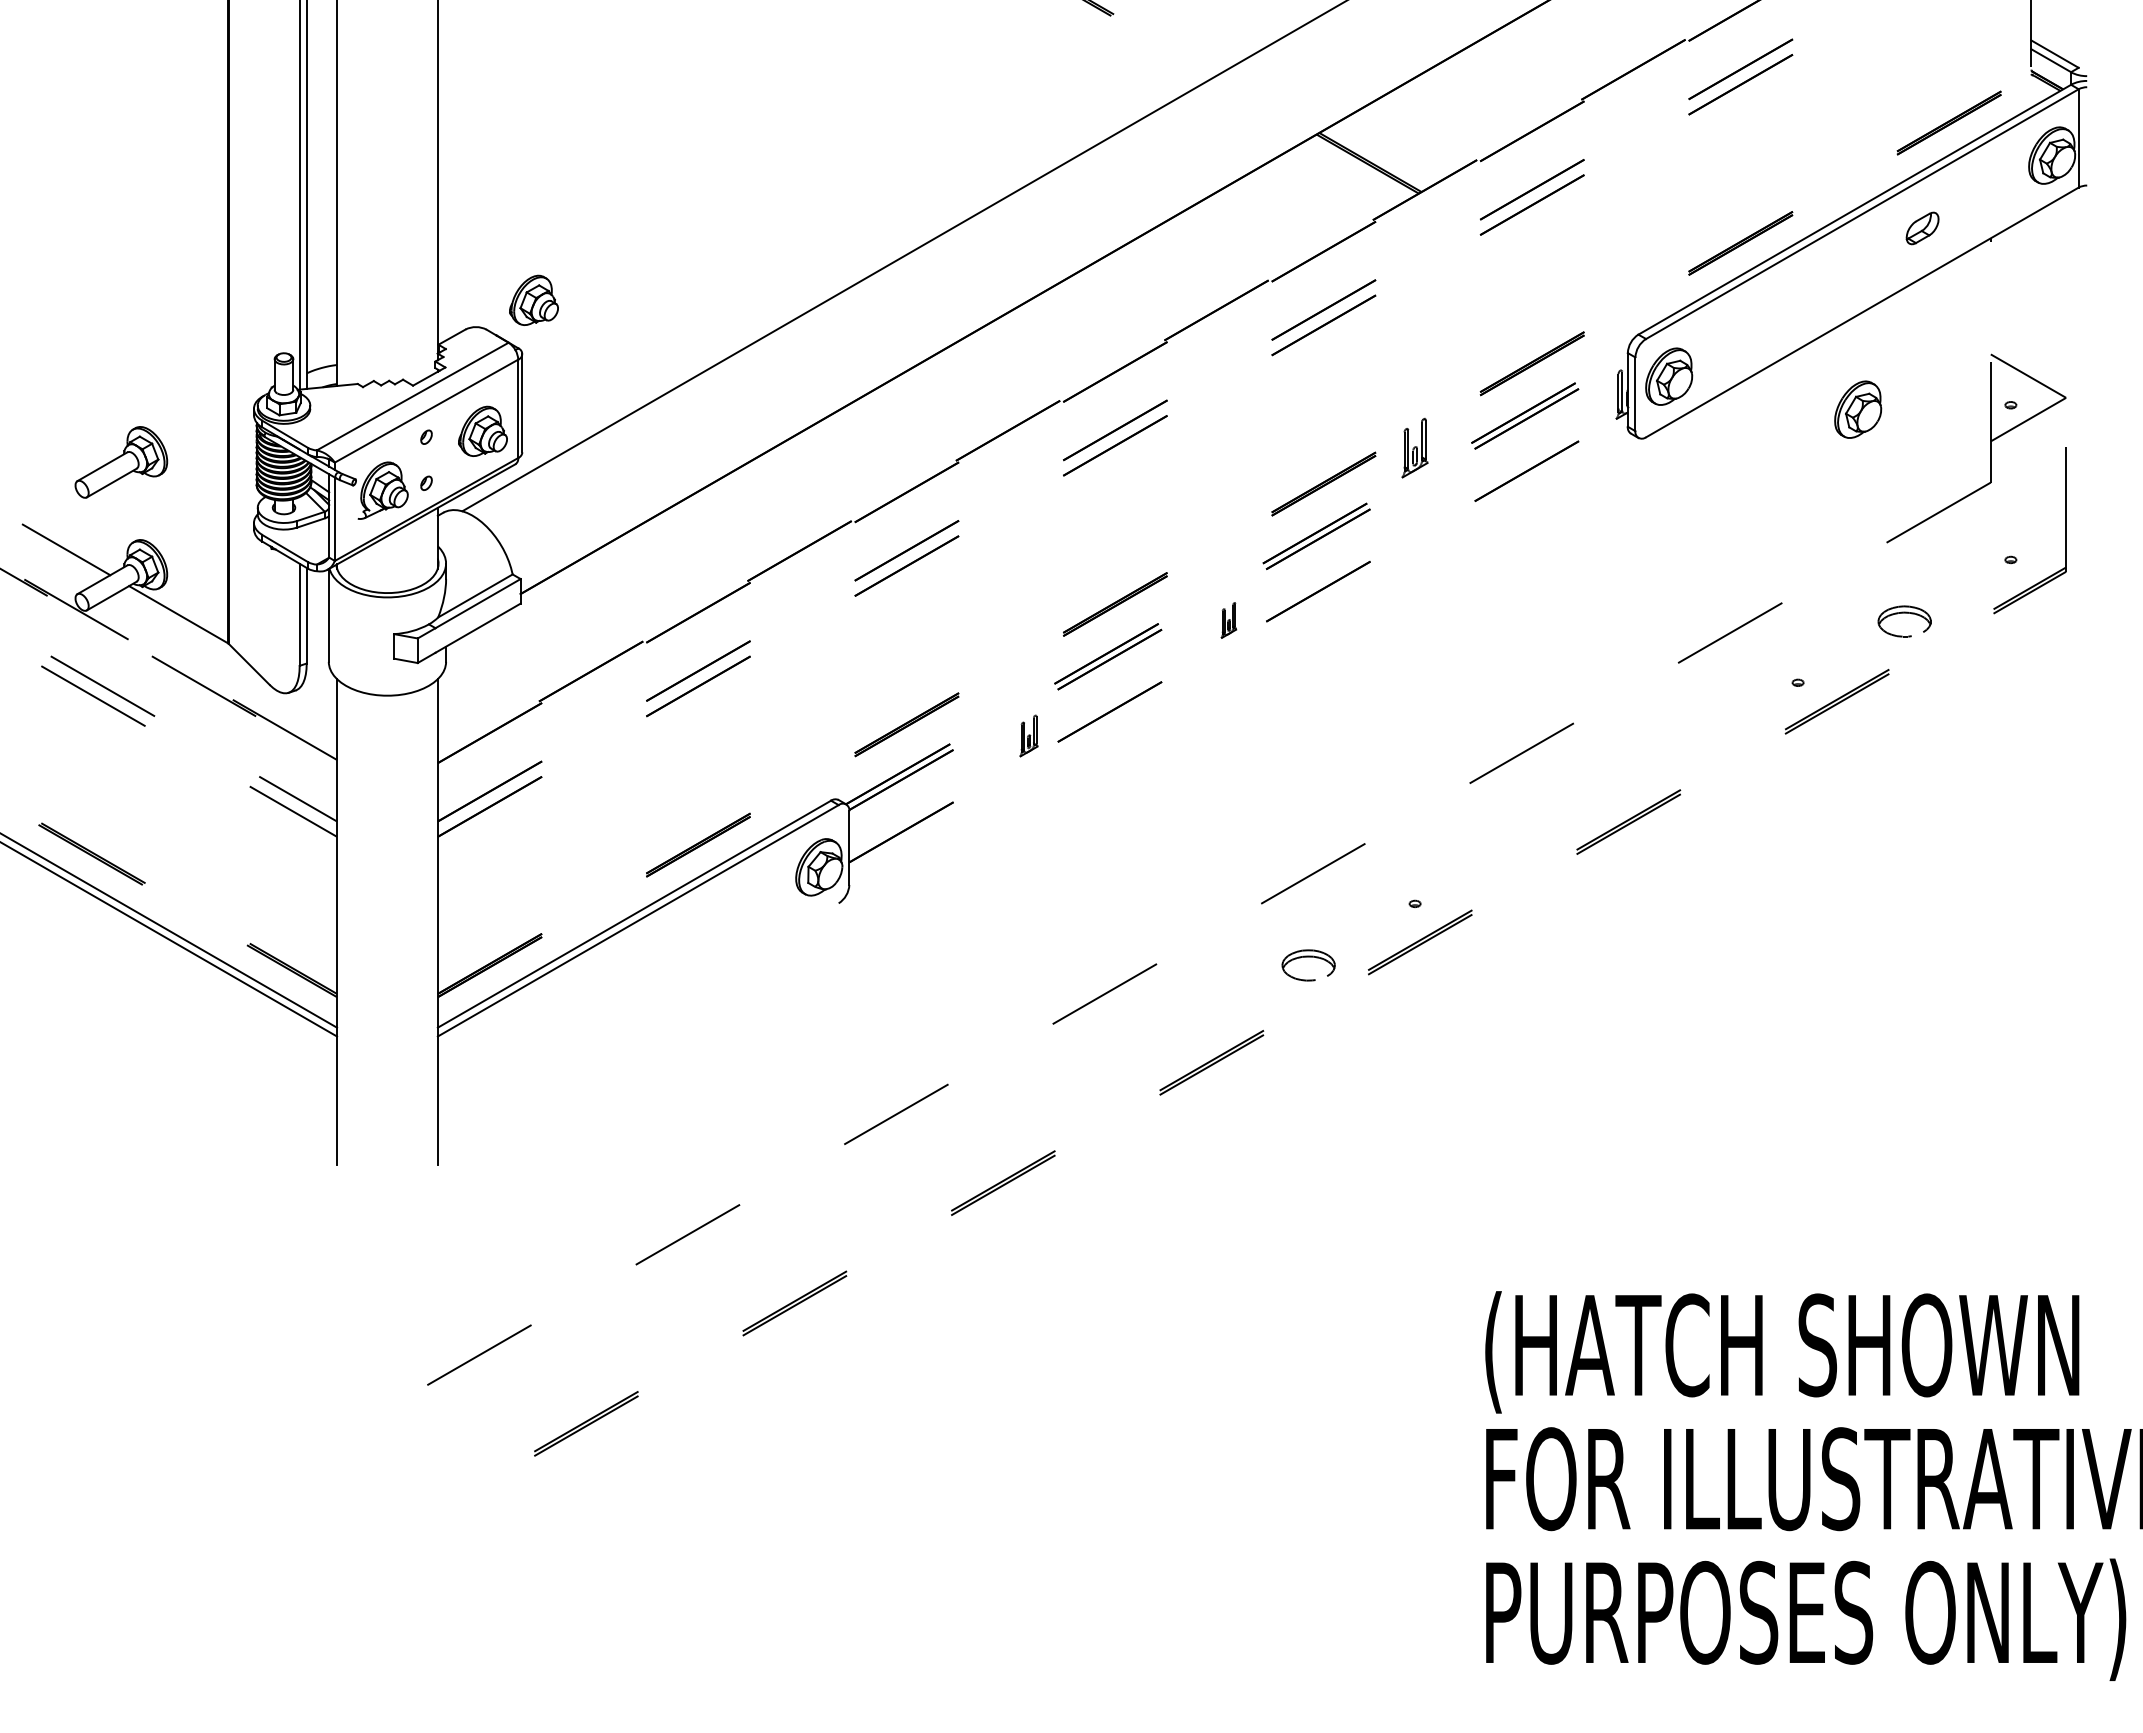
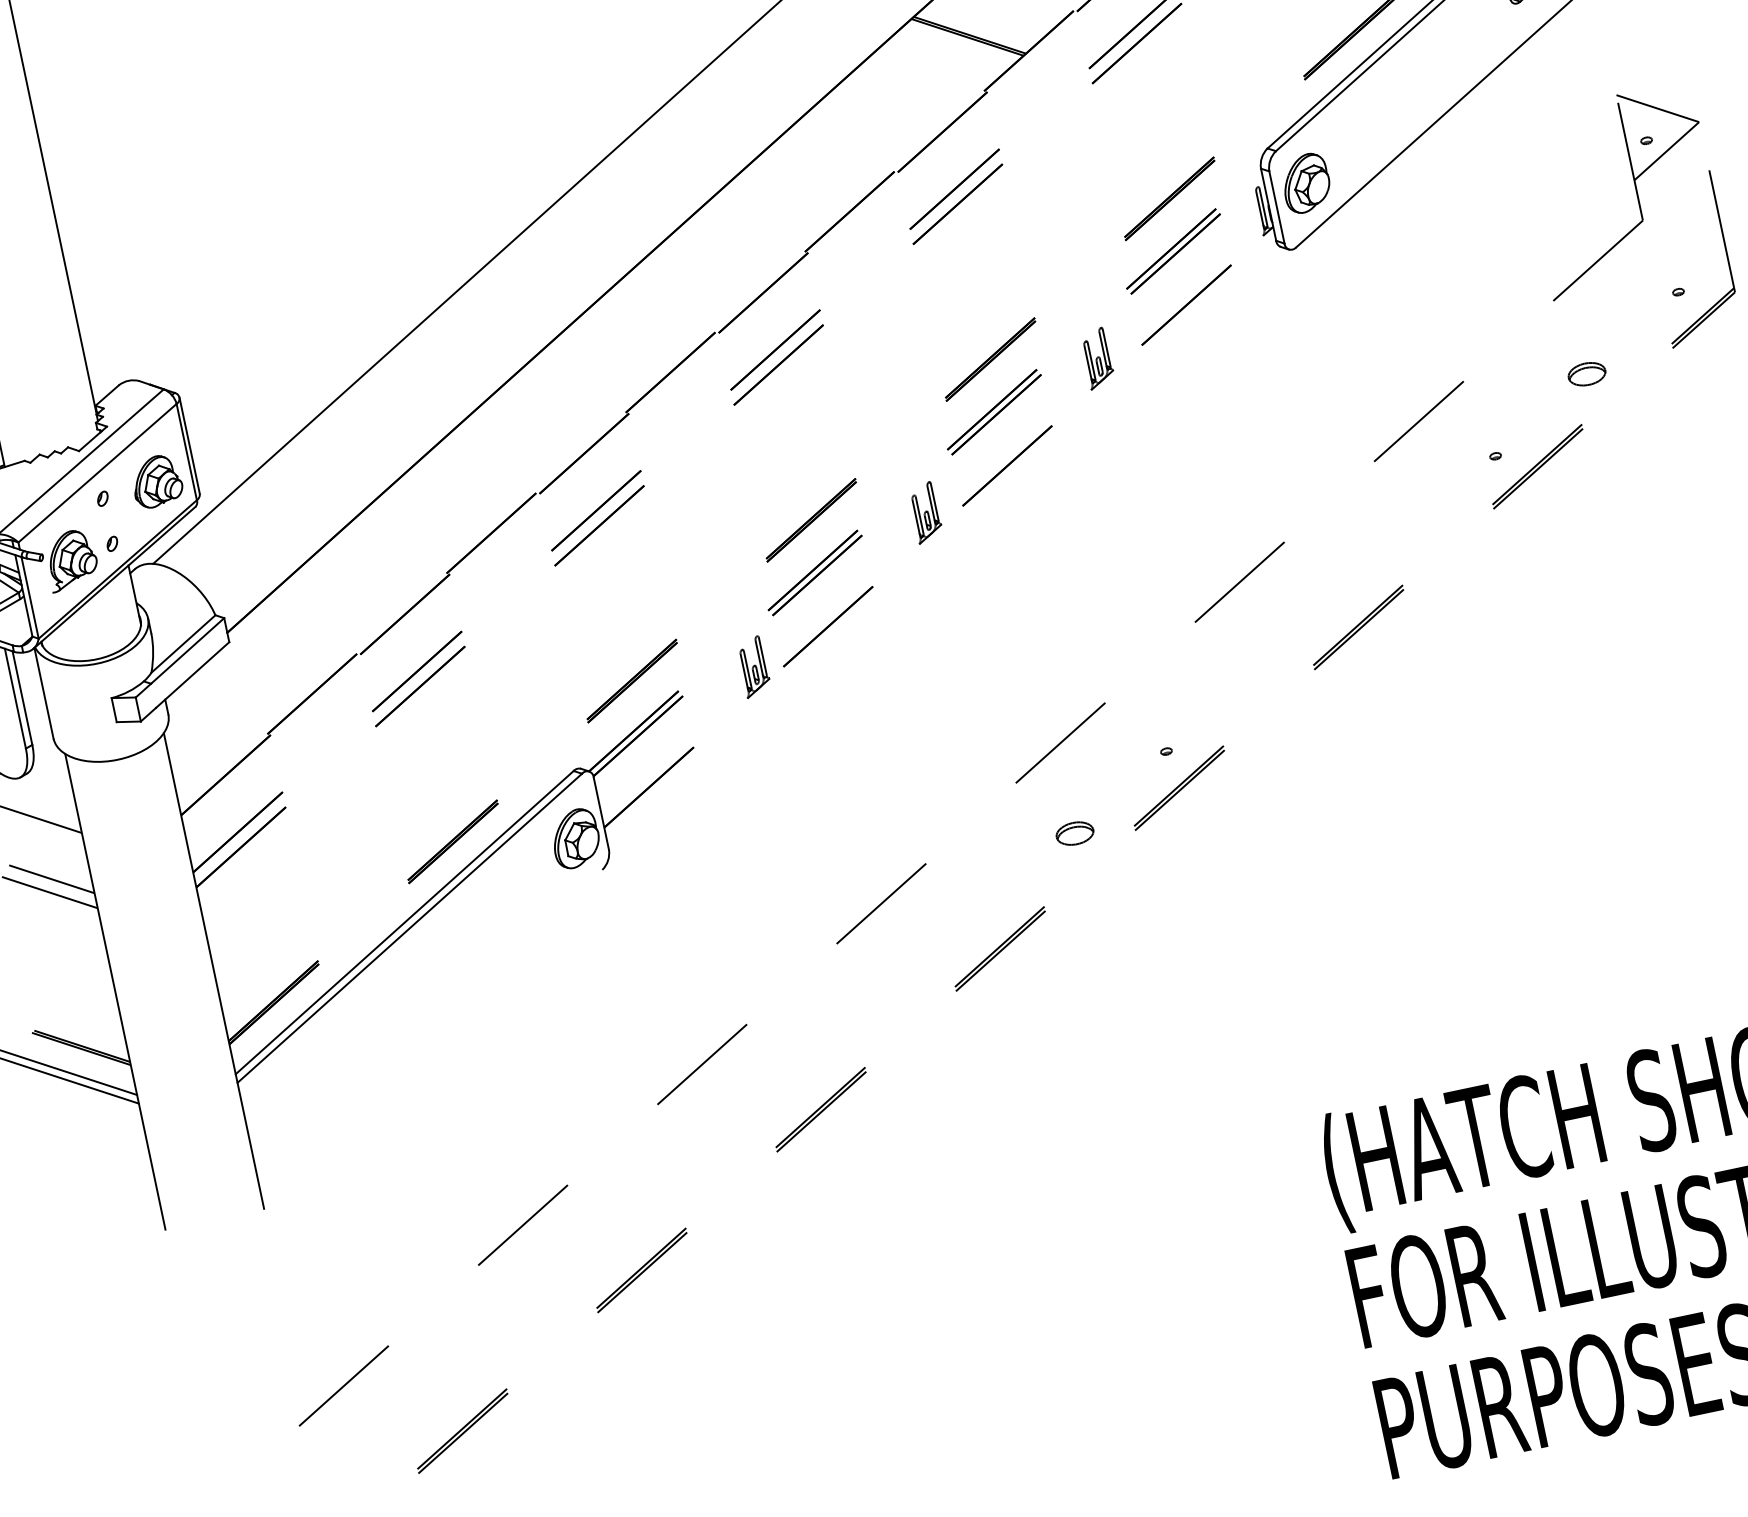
part: (533, 299) -> (179, 341), removed
part: (1858, 409) -> (1498, 176), removed
part: (1414, 447) -> (1097, 357), moved
part: (1228, 620) -> (925, 512), size x1.67
part: (1903, 620) -> (1585, 373), size x0.71
part: (1028, 735) -> (753, 666), size x1.43
part: (1308, 964) -> (1074, 832), size x0.71

